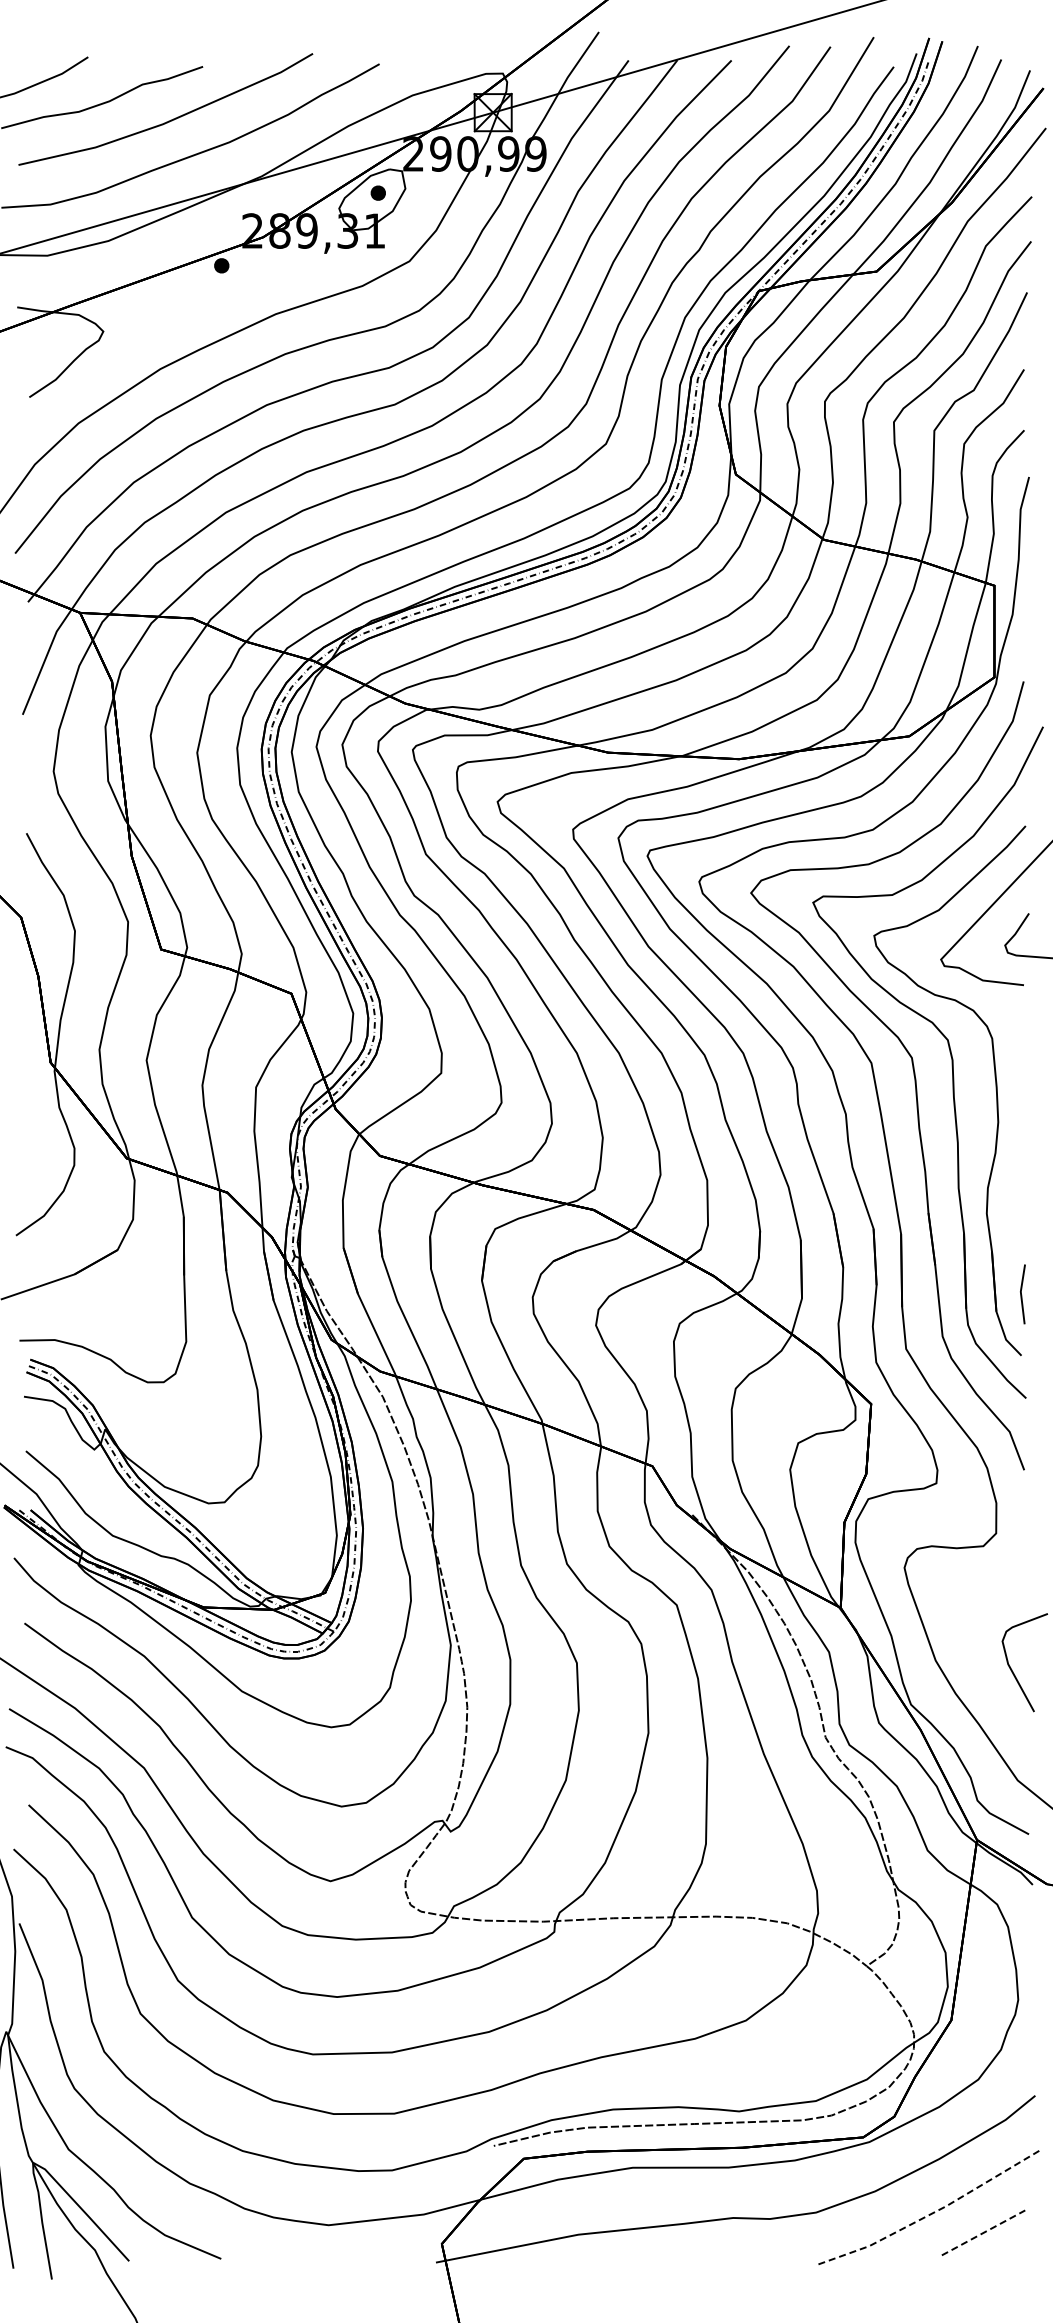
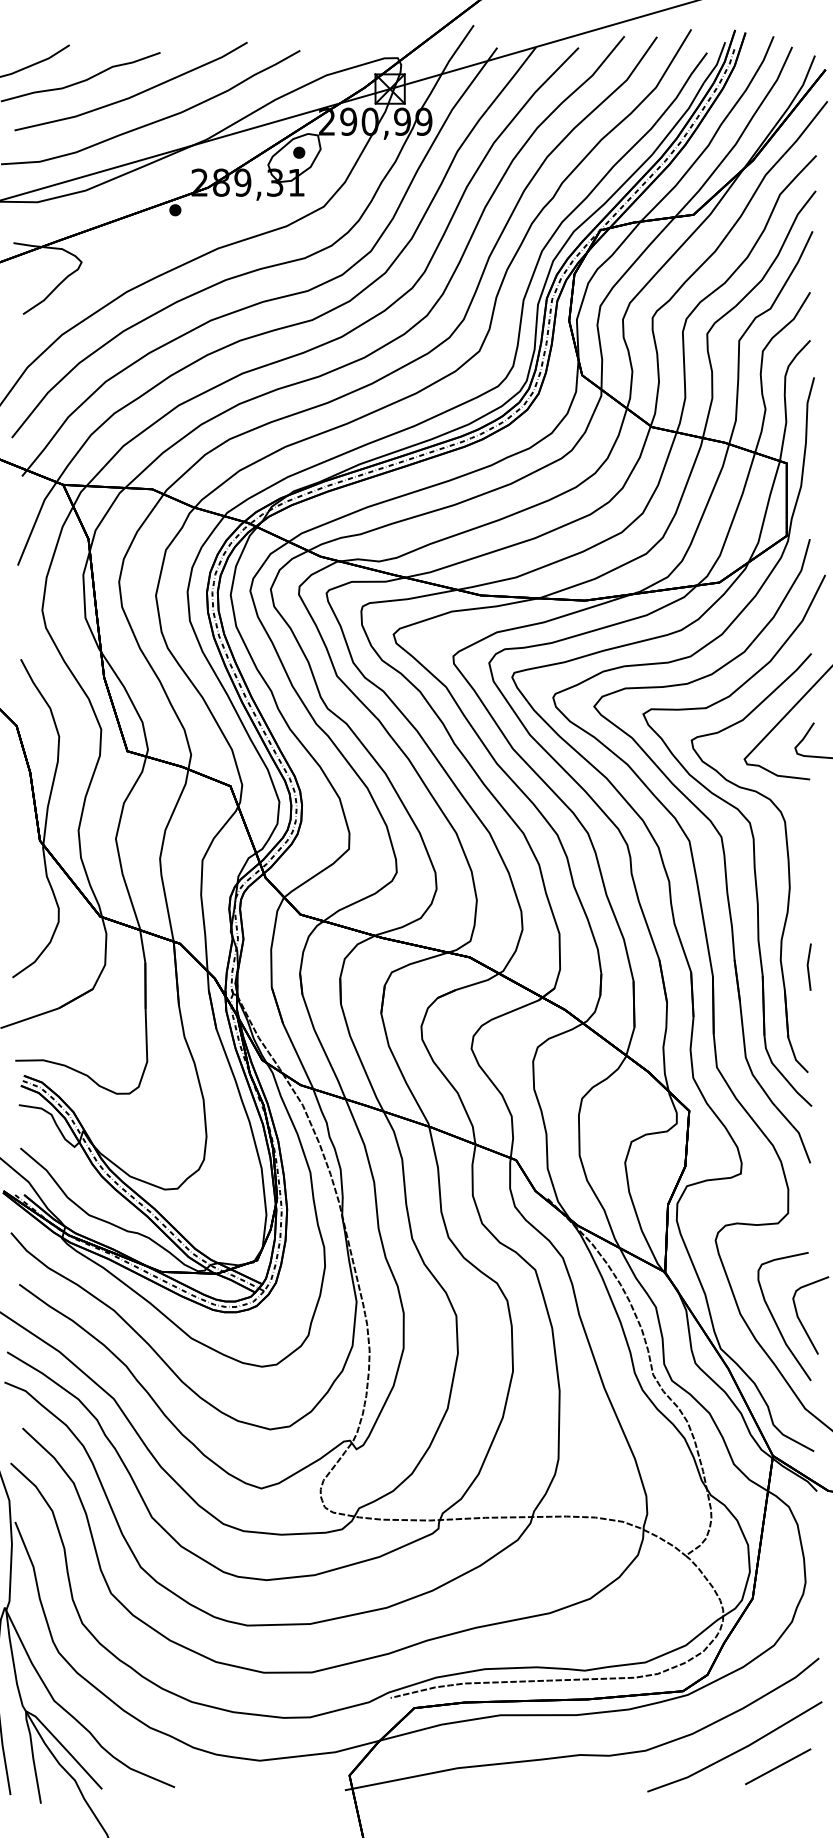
line: (1021, 1294) -> (808, 967), moved
curve: (980, 1669) -> (775, 1320), added
line: (931, 2214) -> (736, 1752), dashed -> solid
line: (984, 2232) -> (778, 1766), dashed -> solid

